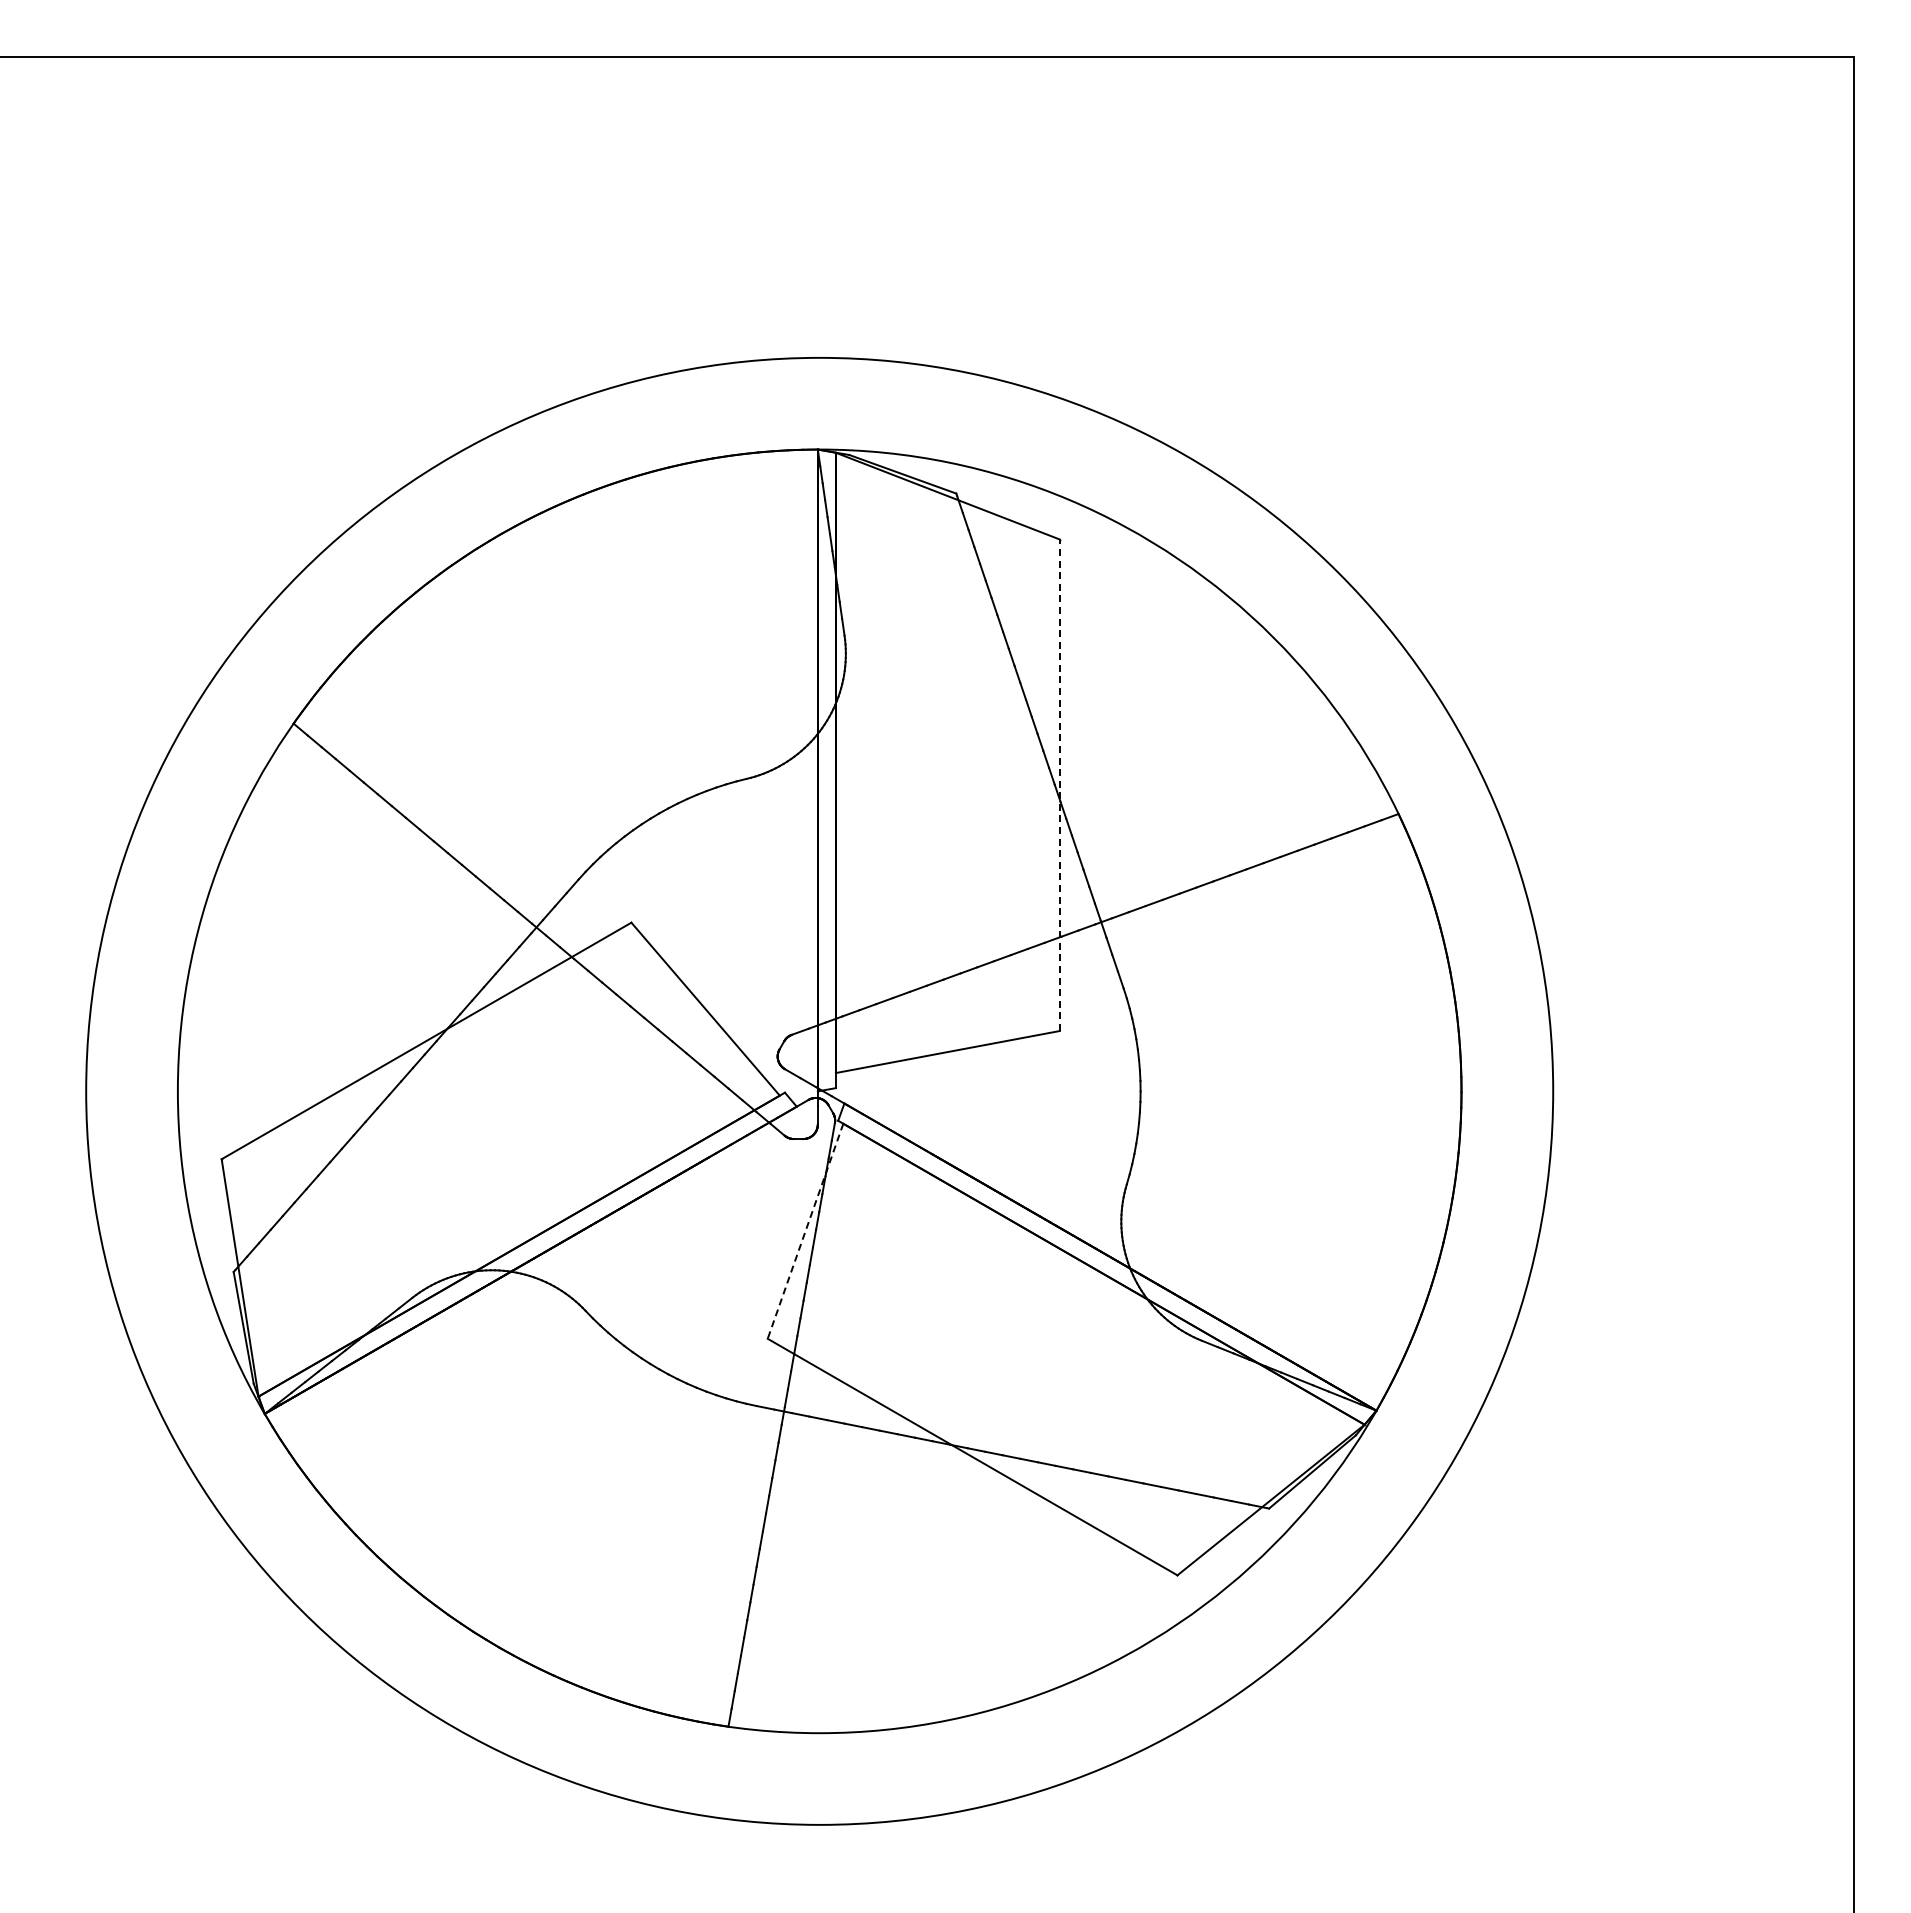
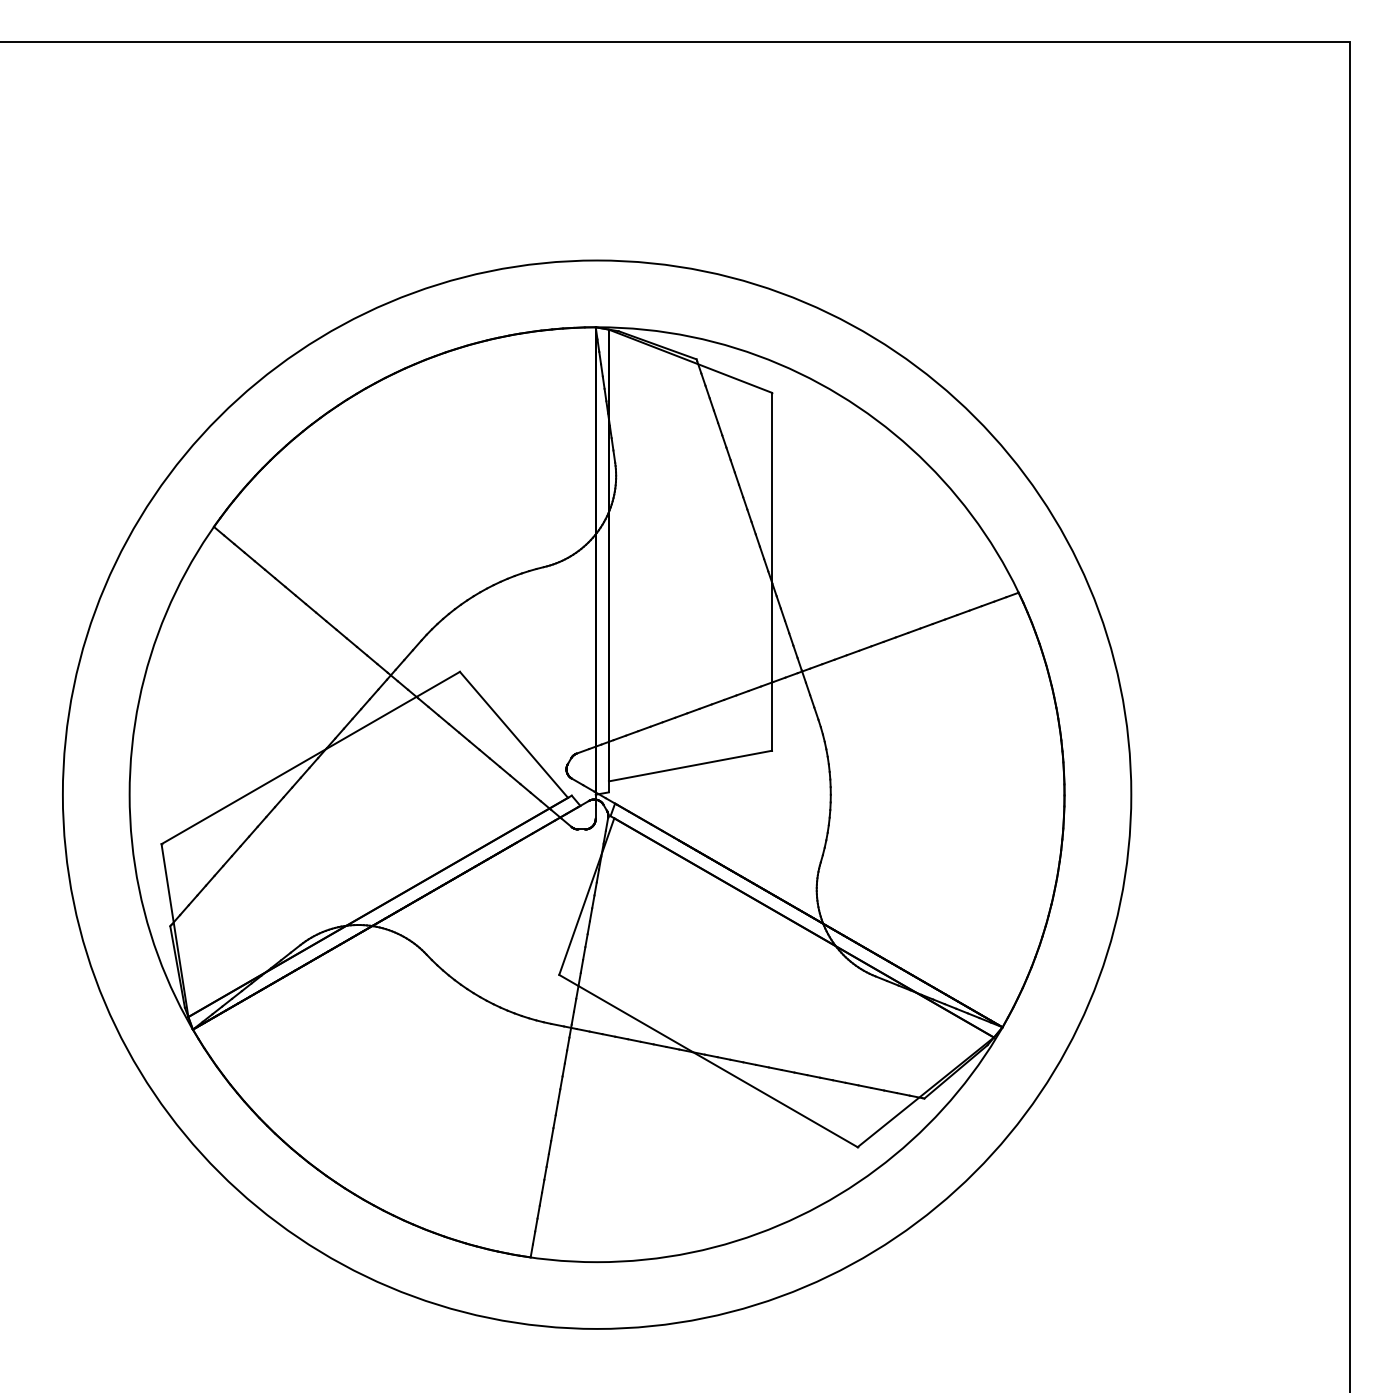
line: (1059, 785) -> (771, 571), dashed -> solid
line: (805, 1231) -> (586, 896), dashed -> solid

